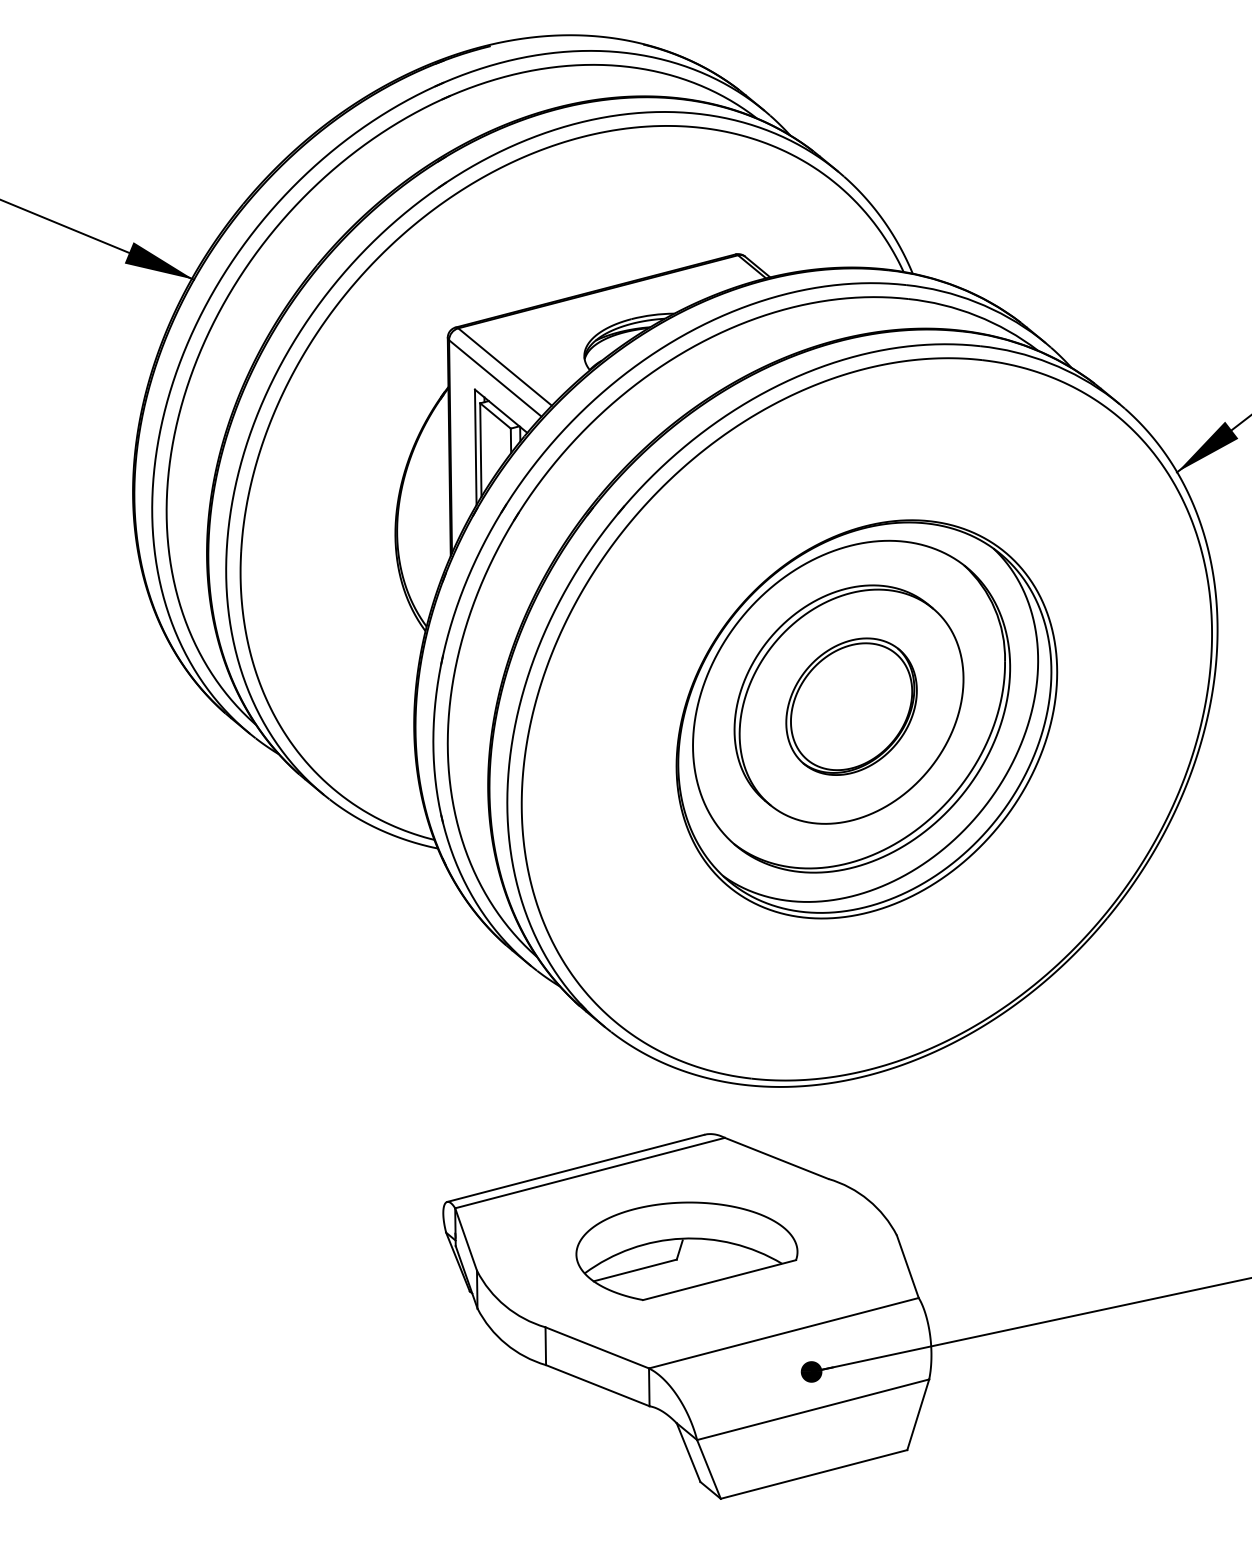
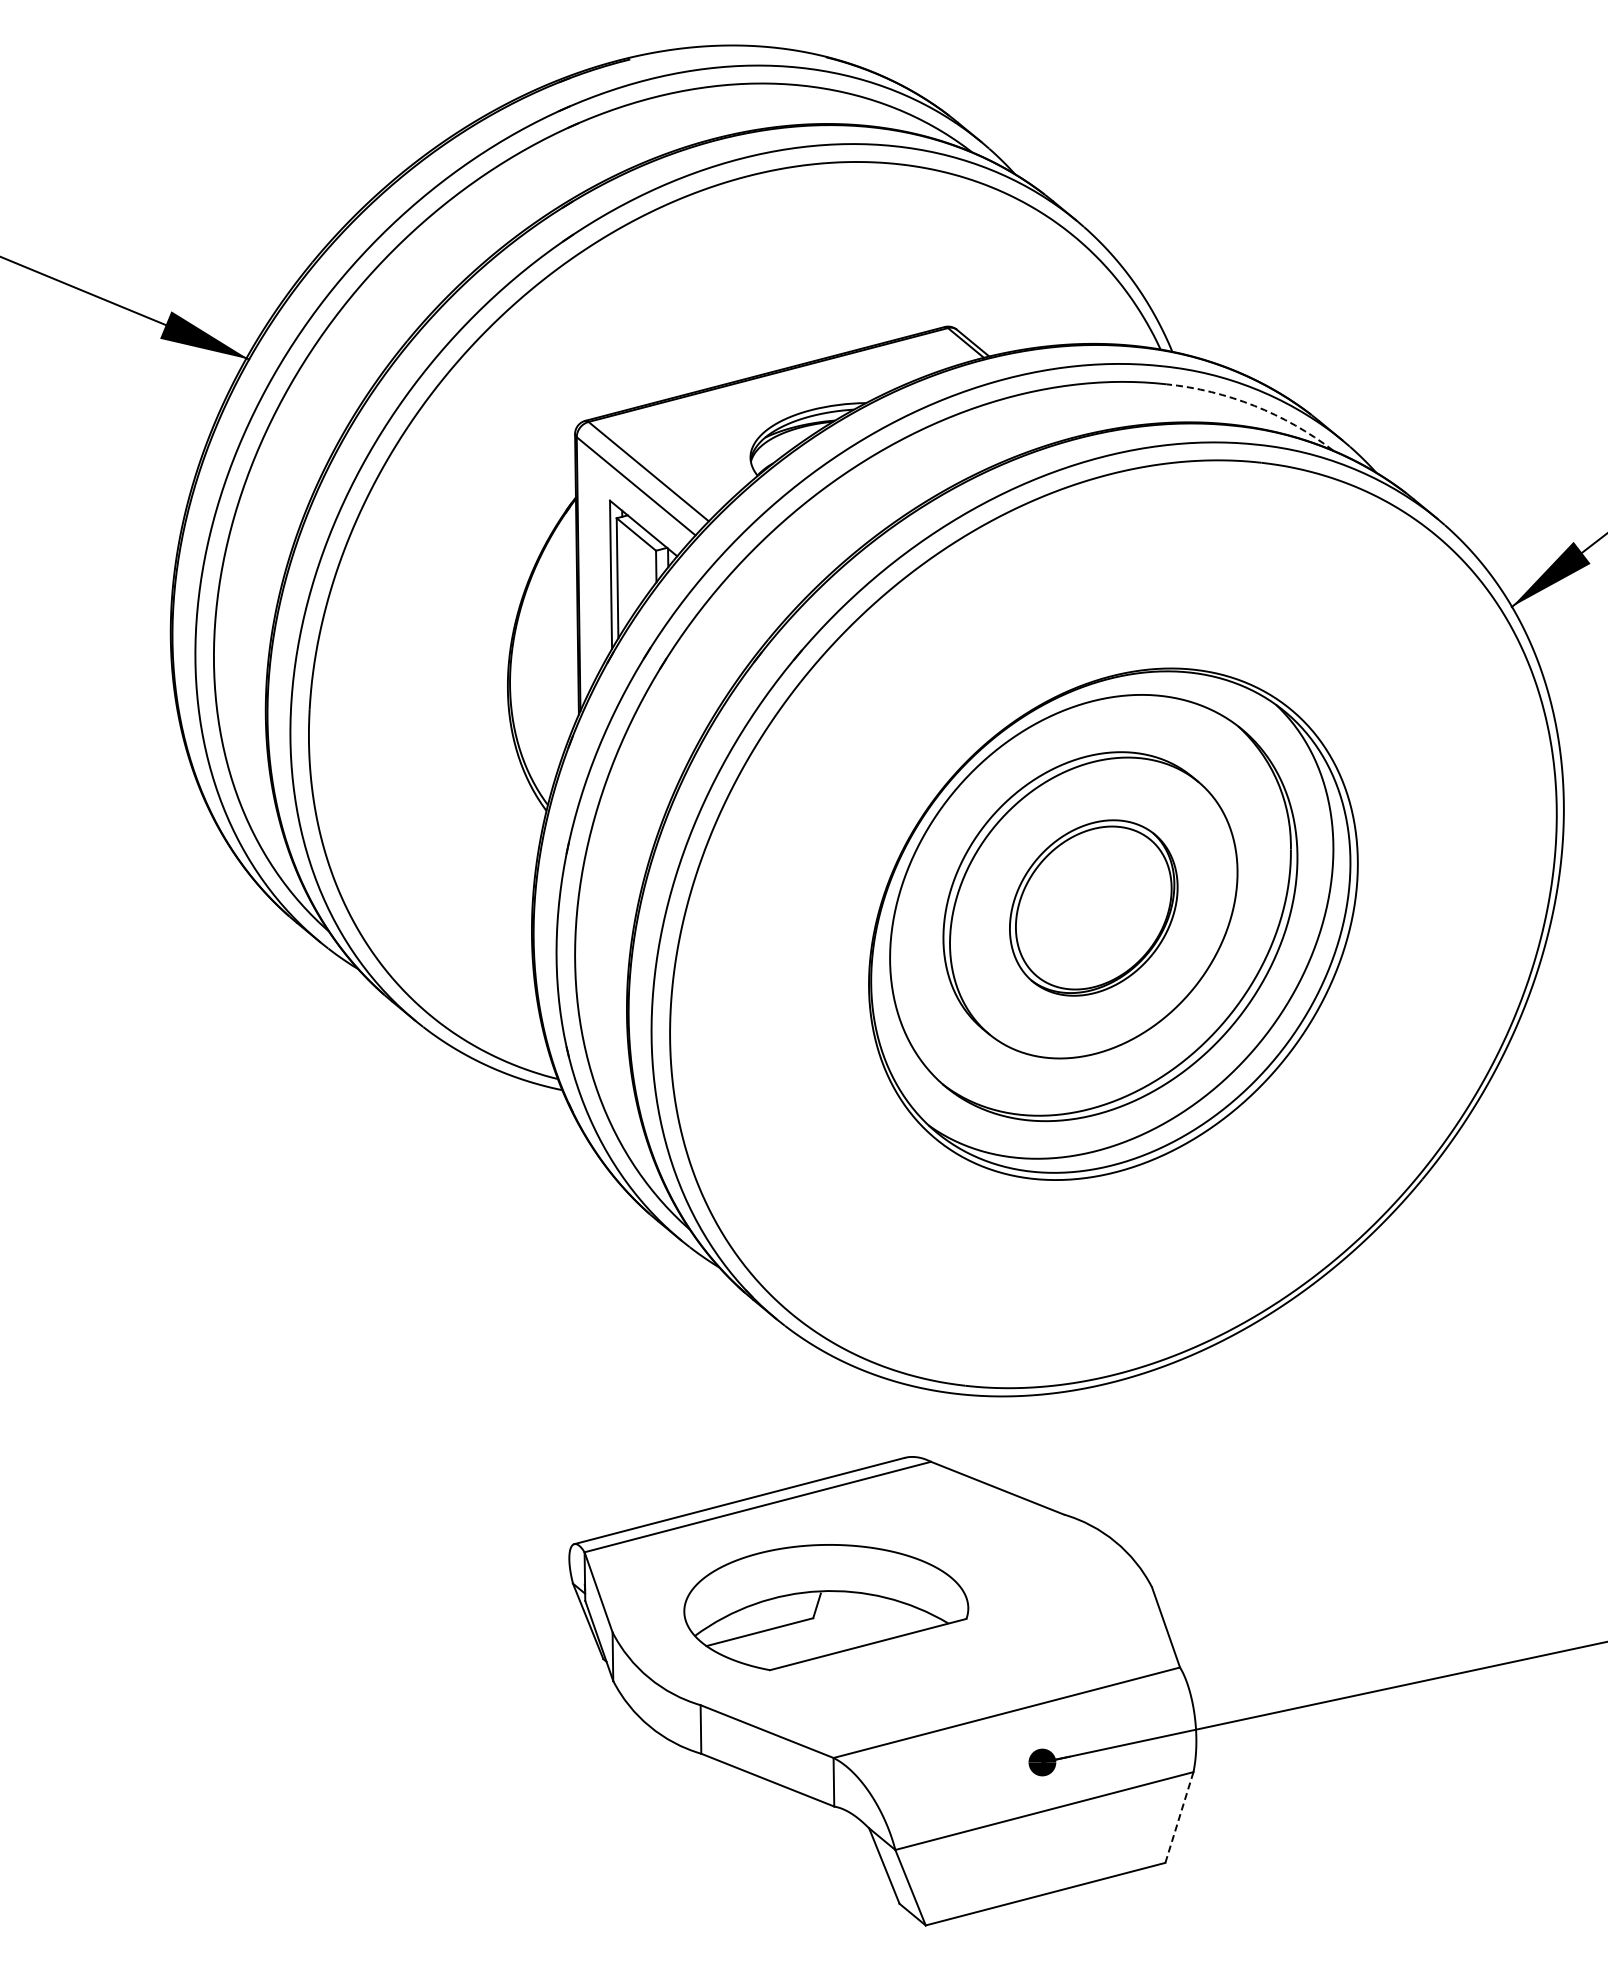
arc: (976, 315) -> (1254, 405), solid -> dashed
part: (687, 1251) -> (826, 1607), moved
line: (918, 1414) -> (1179, 1817), solid -> dashed

